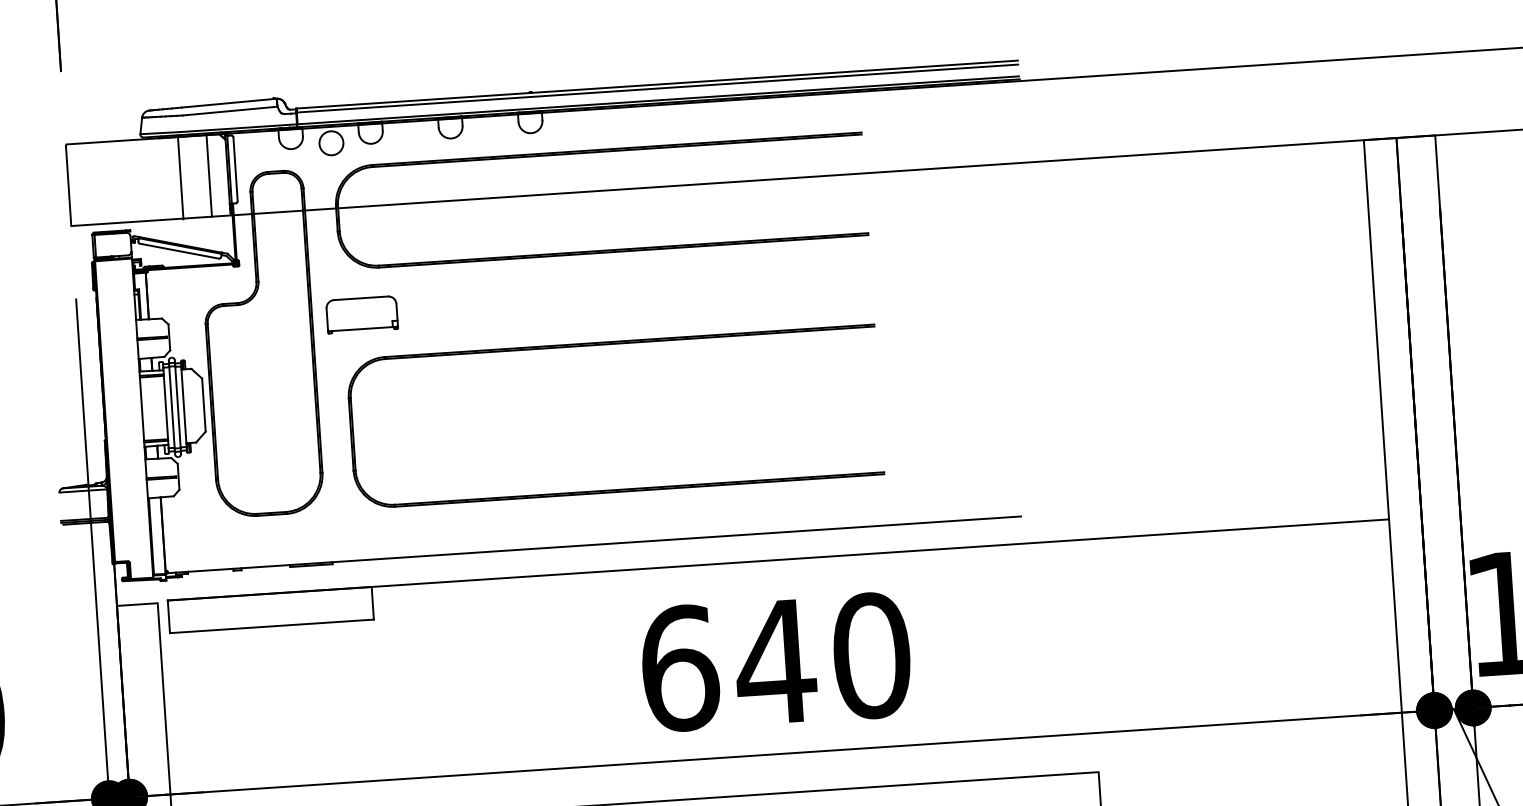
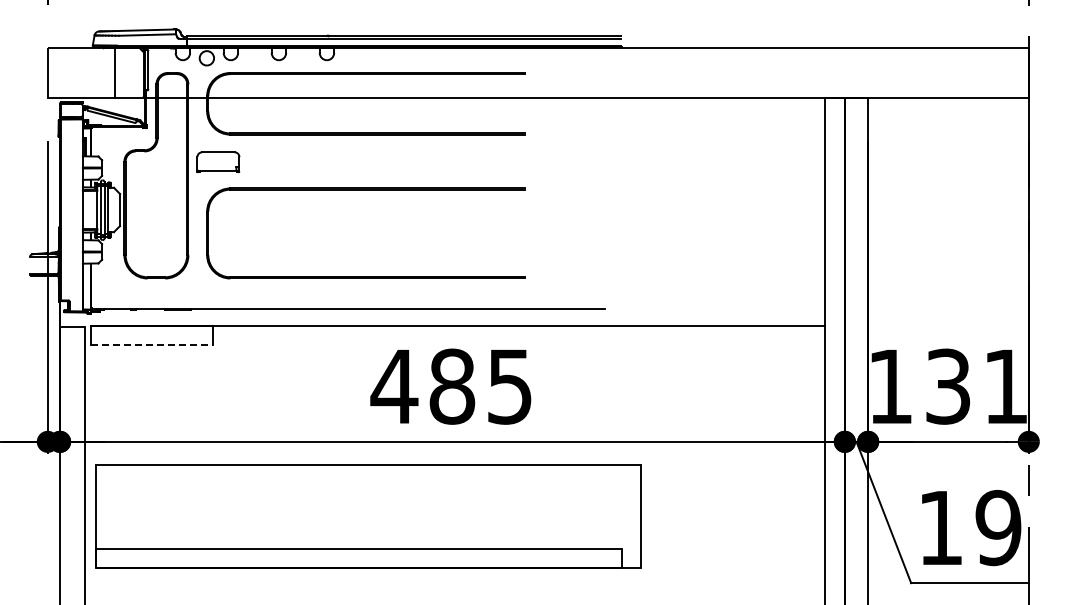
line: (209, 175) -> (132, 72), removed
line: (272, 626) -> (152, 345), solid -> dashed
text: (774, 661) -> (451, 386), 640 -> 485

